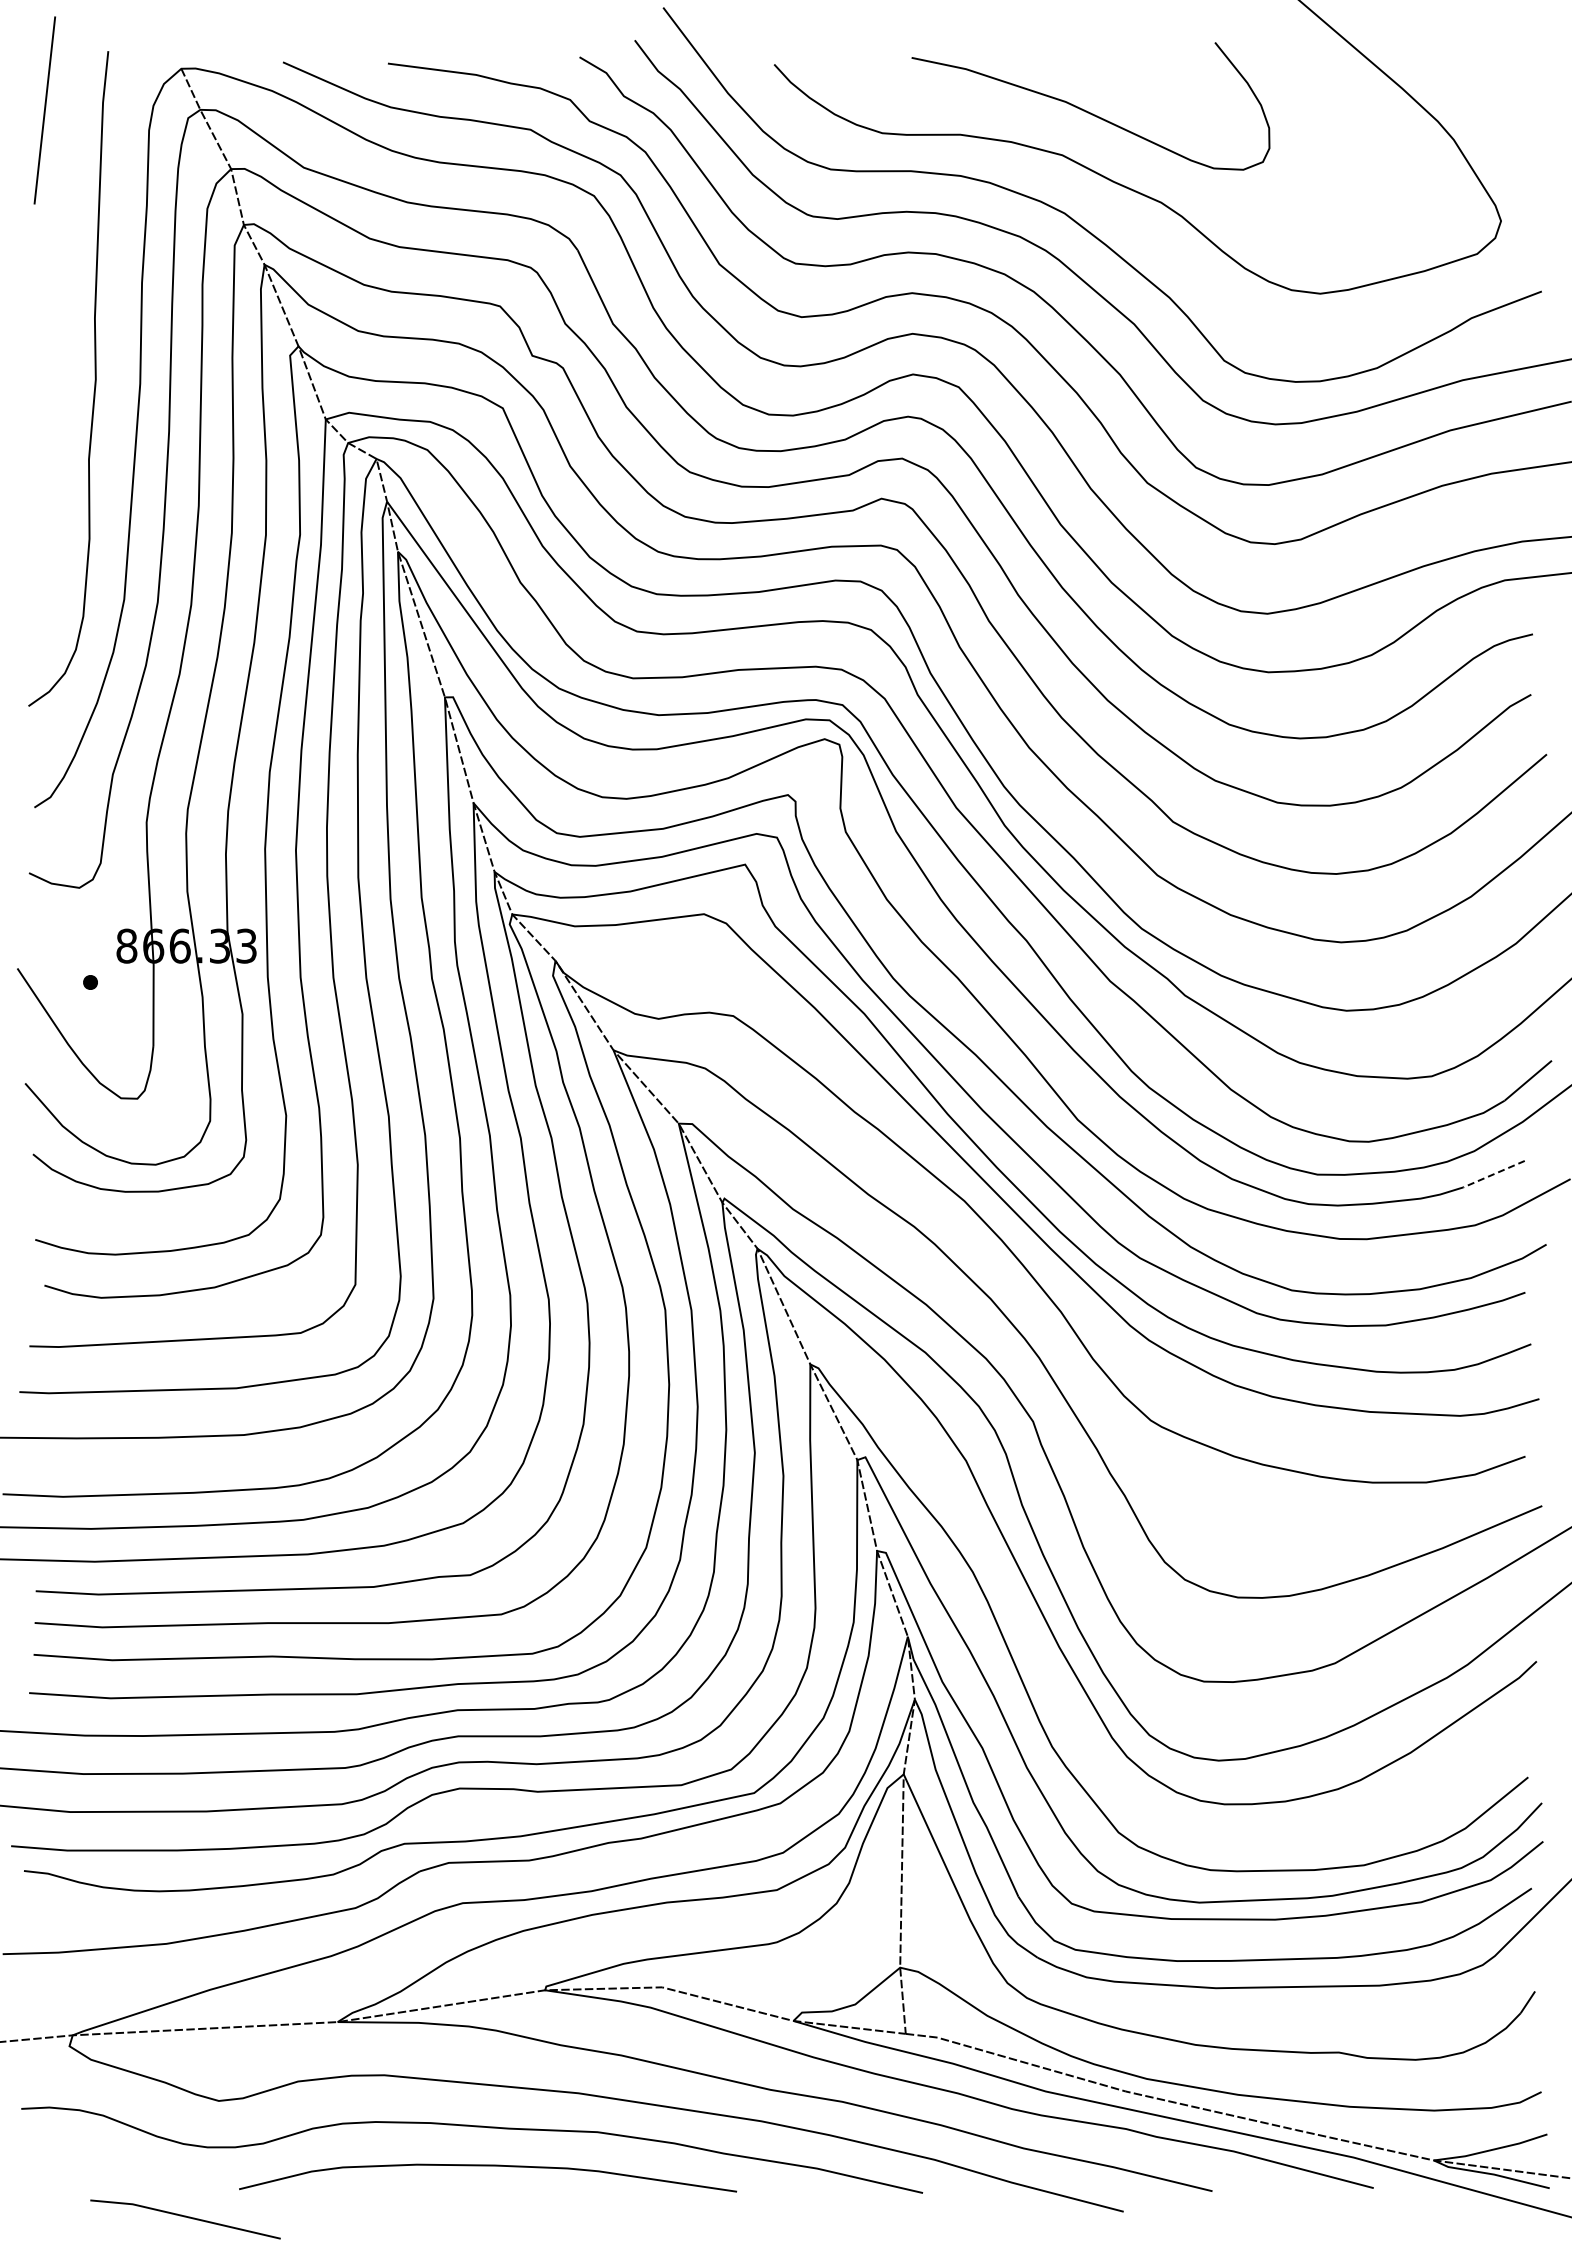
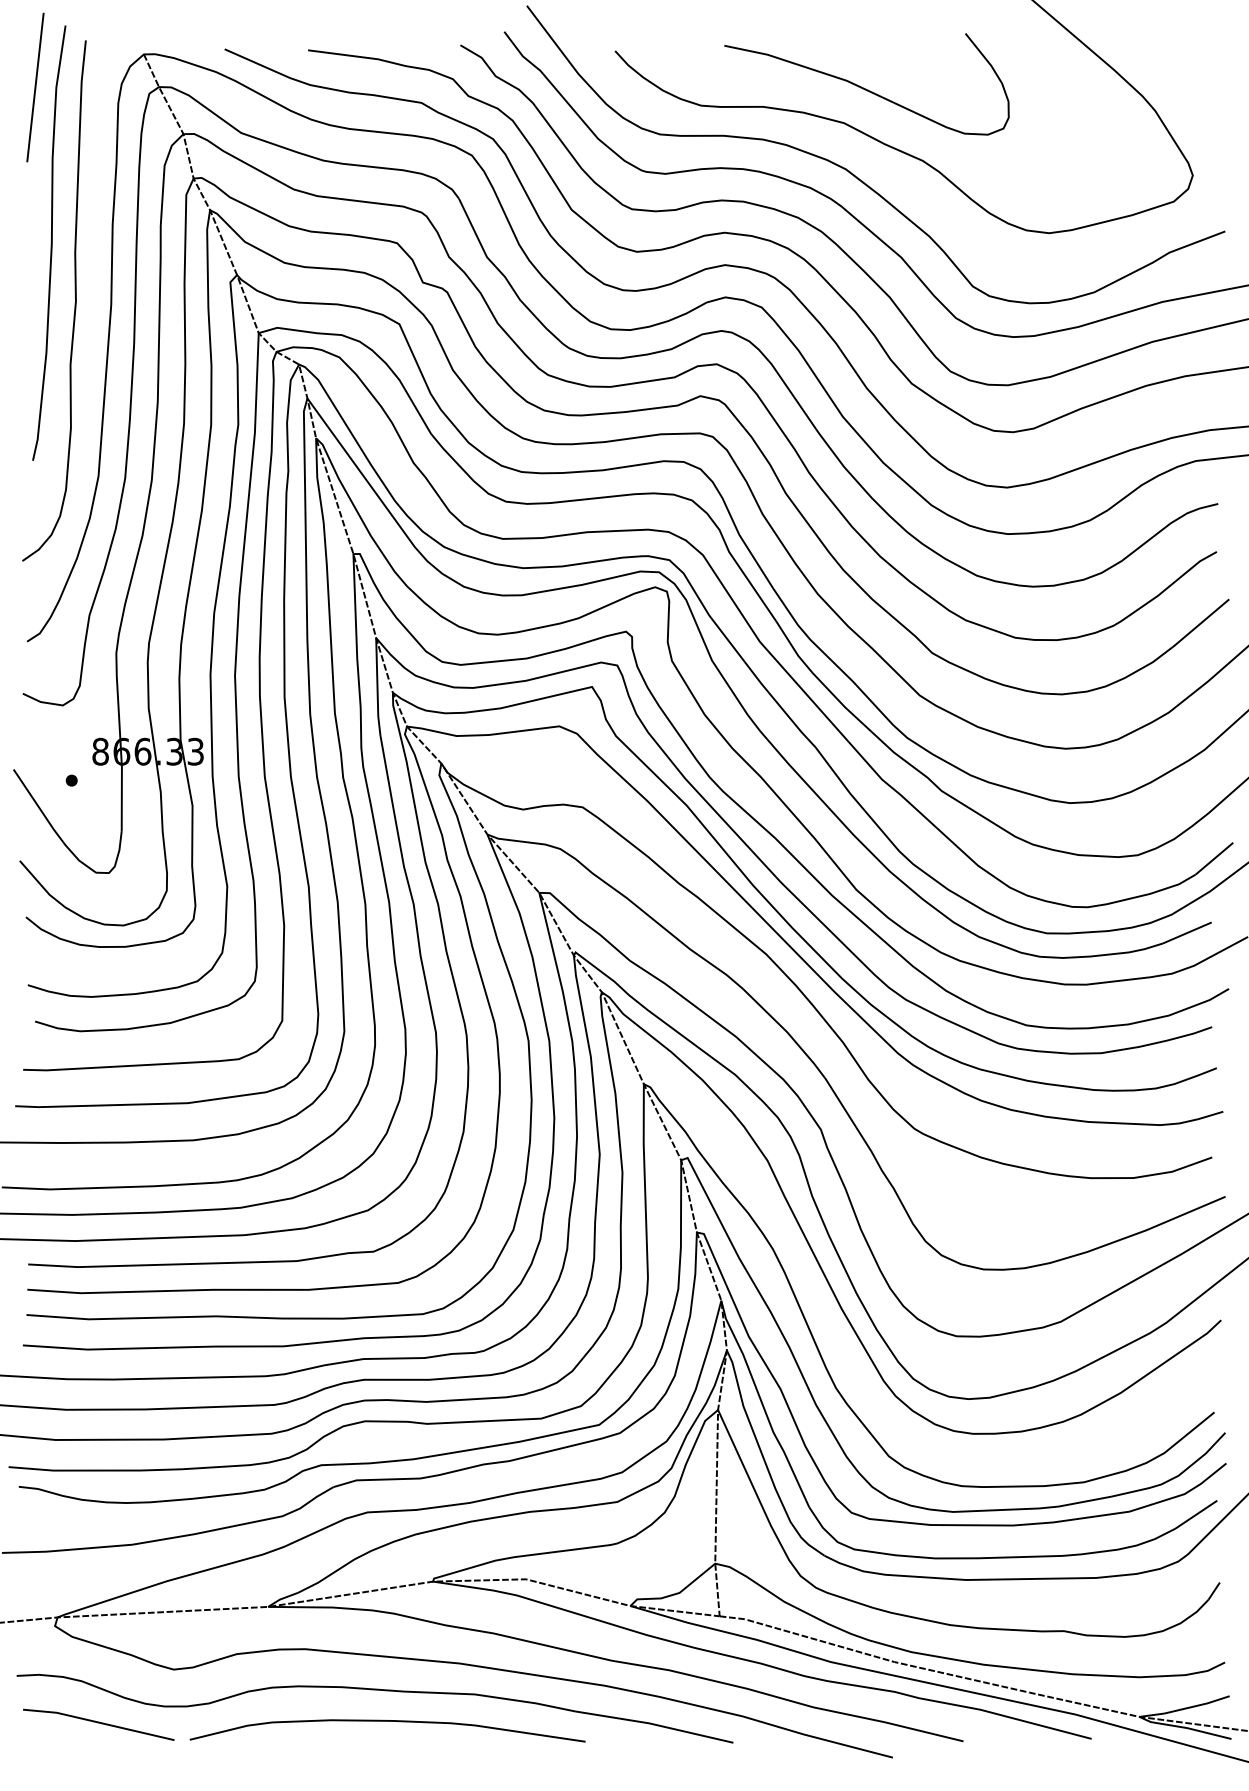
curve: (64, 306) -> (51, 243), added
line: (1493, 1174) -> (1186, 933), dashed -> solid
line: (185, 2217) -> (98, 1723), moved

